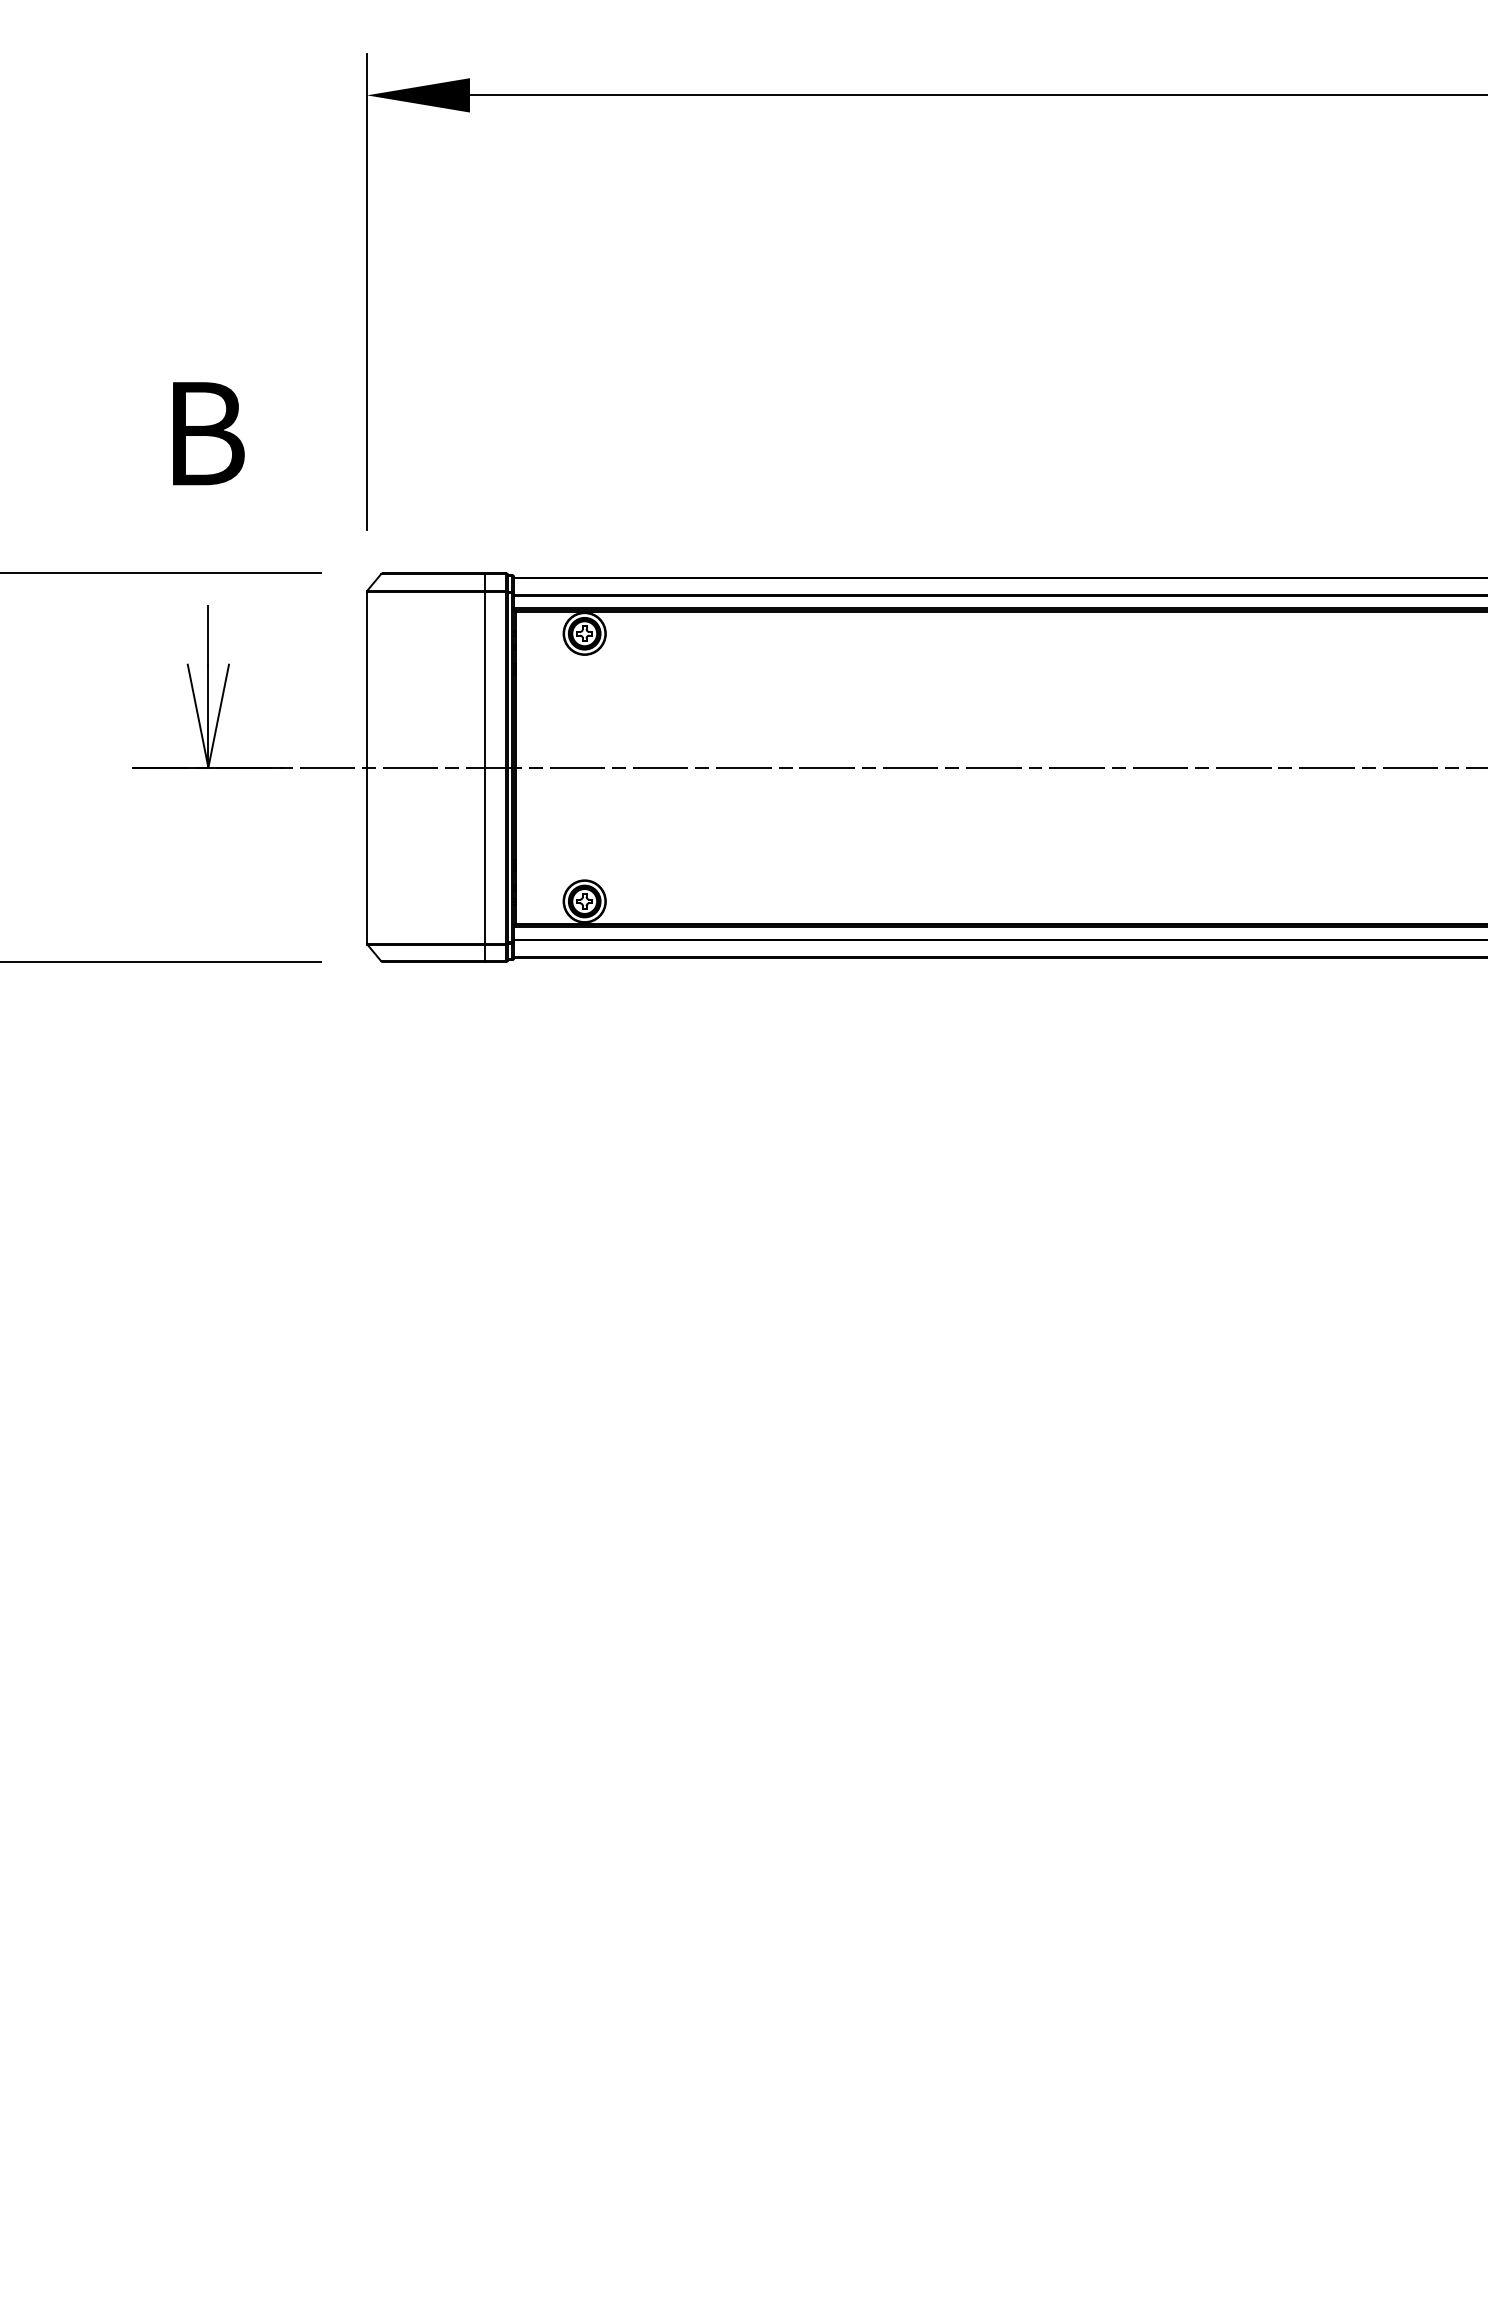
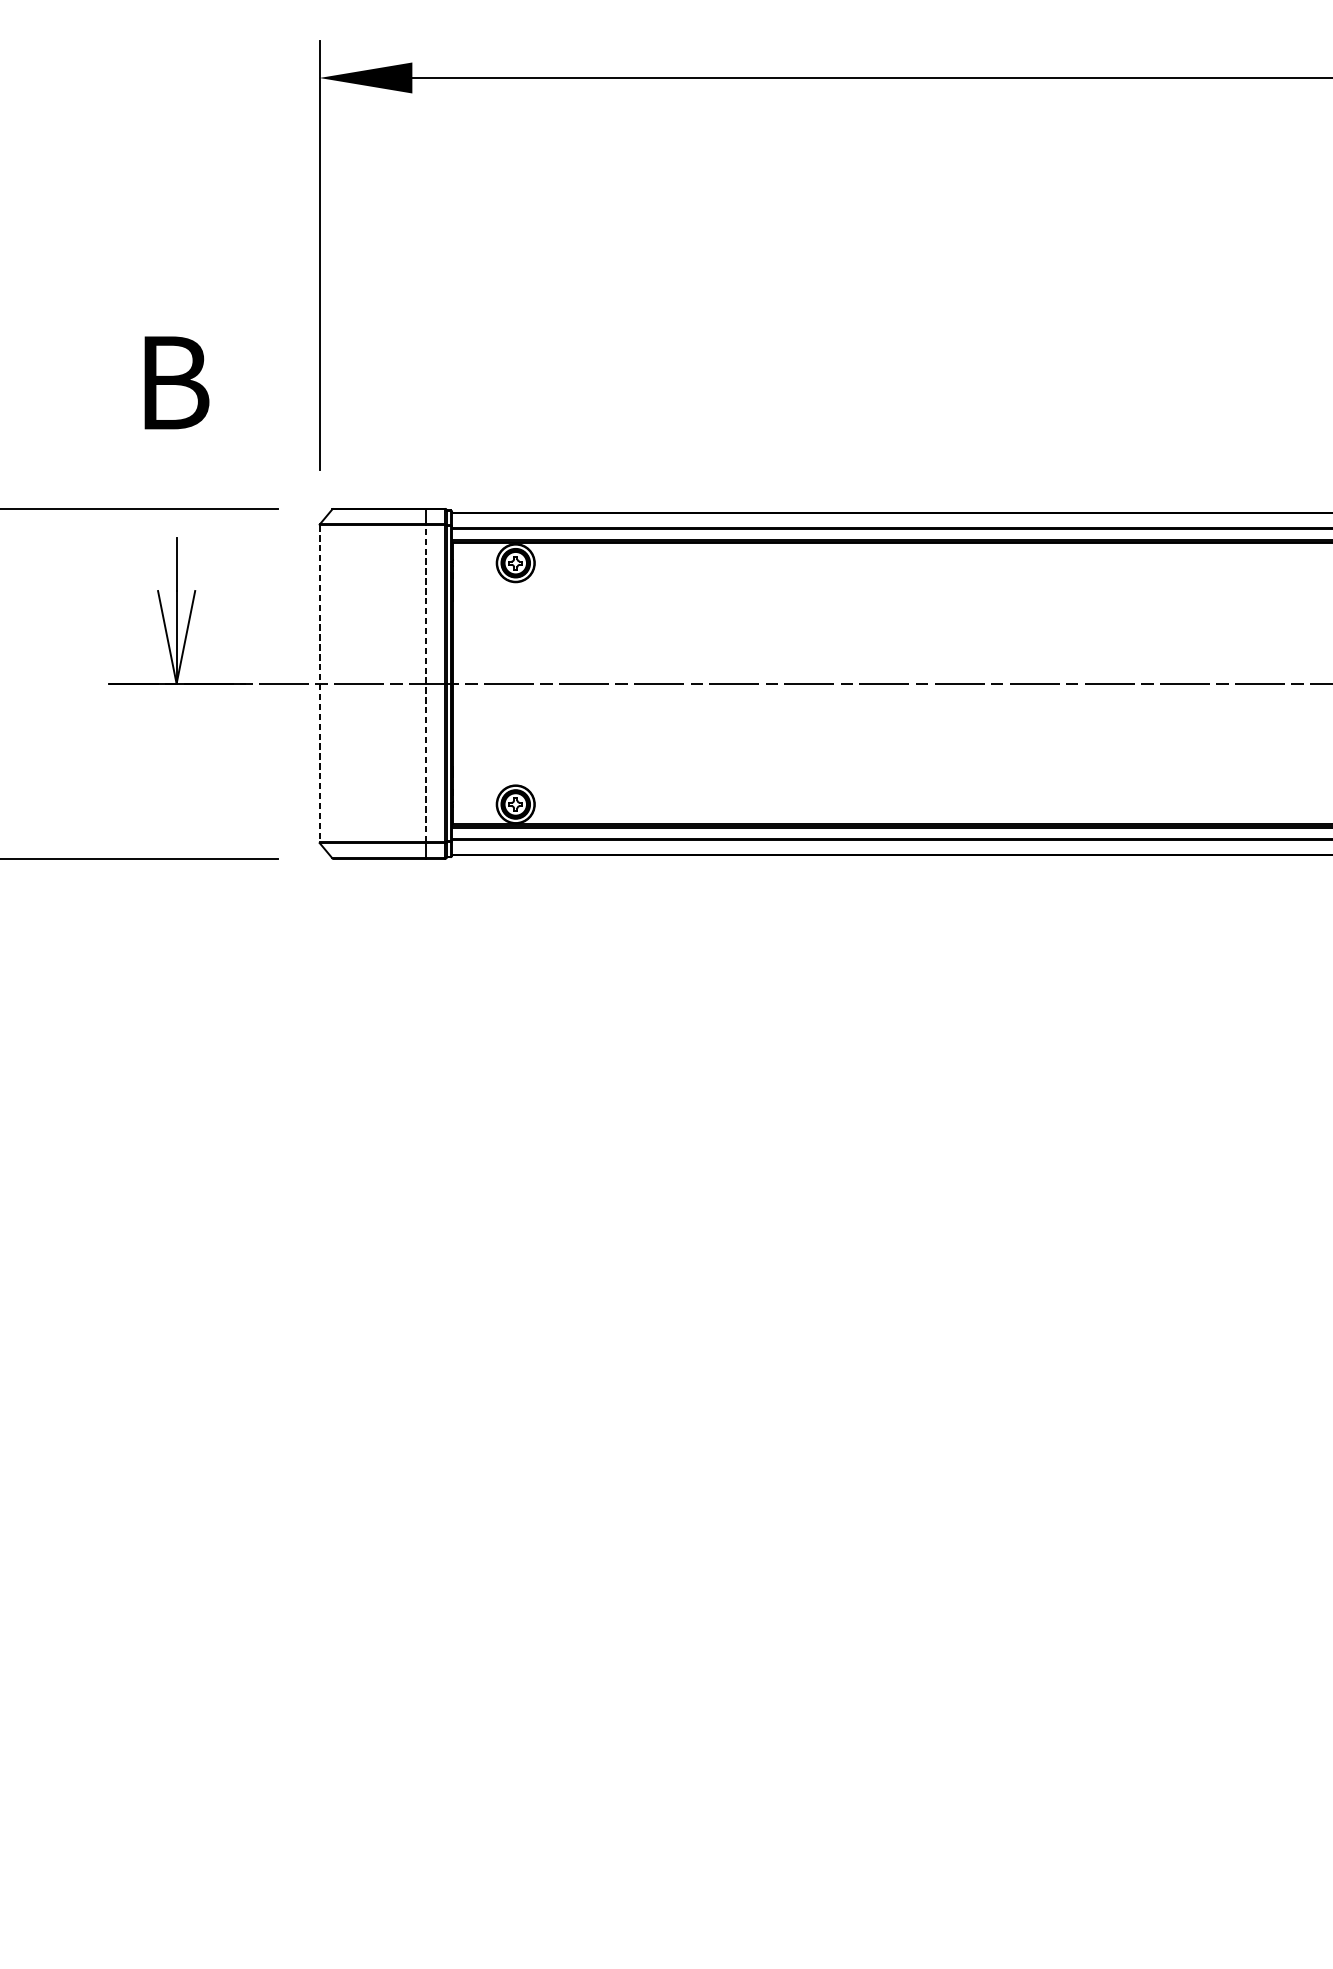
line: (367, 767) -> (320, 683), solid -> dashed
line: (484, 767) -> (425, 683), solid -> dashed

